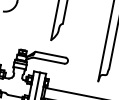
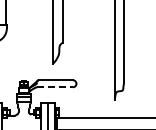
line: (49, 60) -> (55, 87), solid -> dashed

